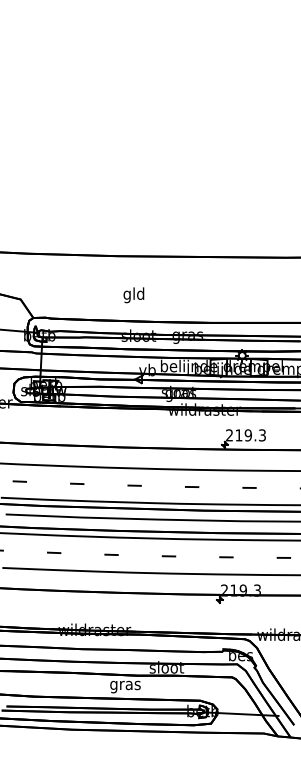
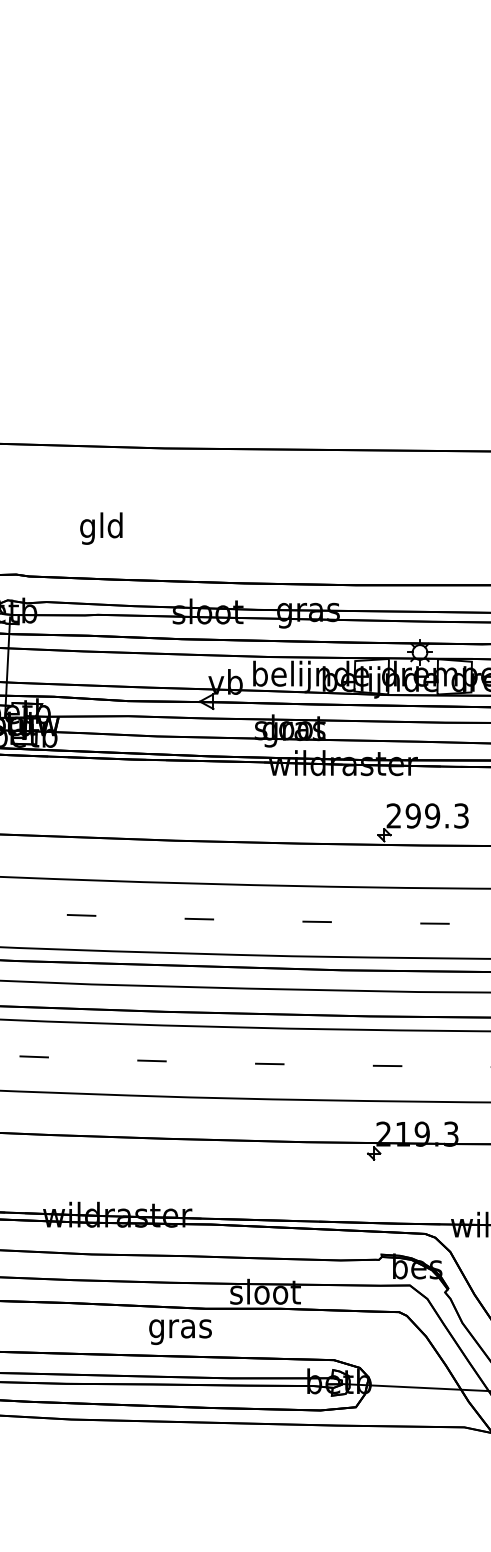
text: (133, 295) -> (100, 529), moved
text: (238, 435) -> (412, 816), 219.3 -> 299.3

